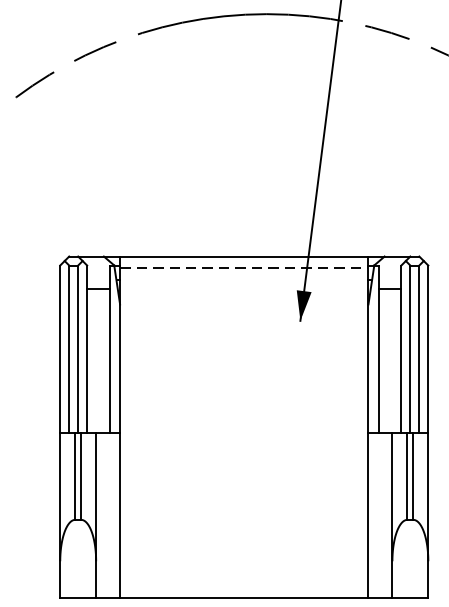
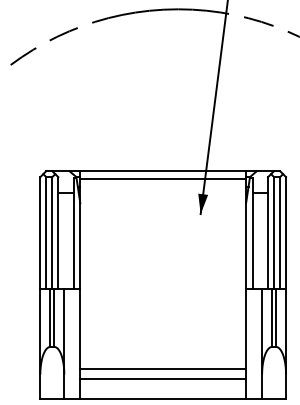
line: (244, 269) -> (163, 179), dashed -> solid
line: (244, 552) -> (163, 368), added
line: (244, 567) -> (163, 378), added

